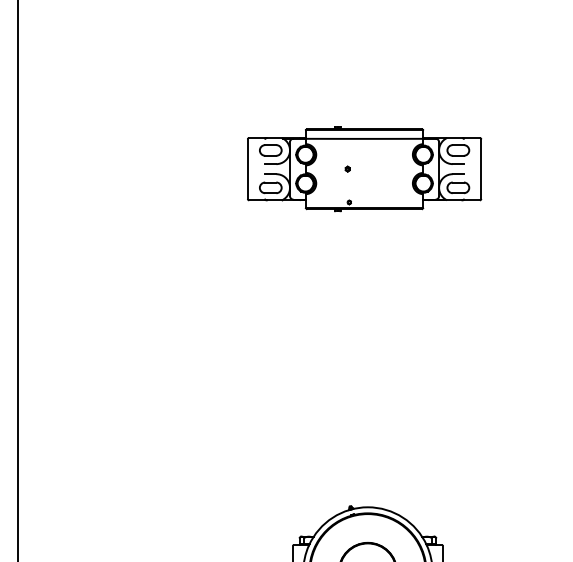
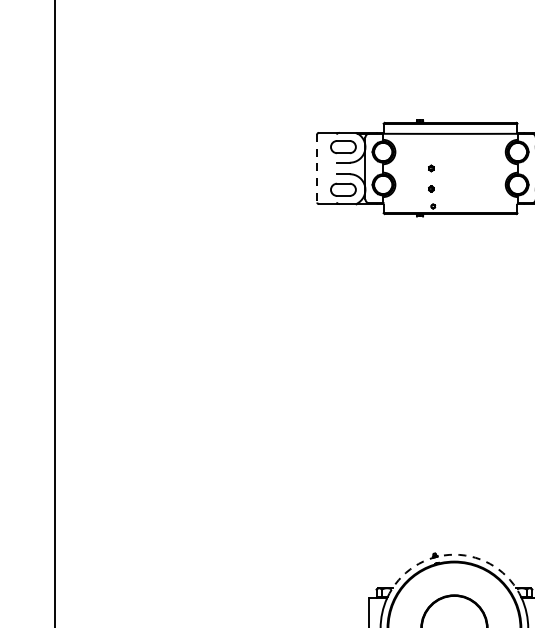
line: (247, 169) -> (316, 168), solid -> dashed
part: (347, 186) -> (431, 188), added
arc: (367, 507) -> (453, 554), solid -> dashed

